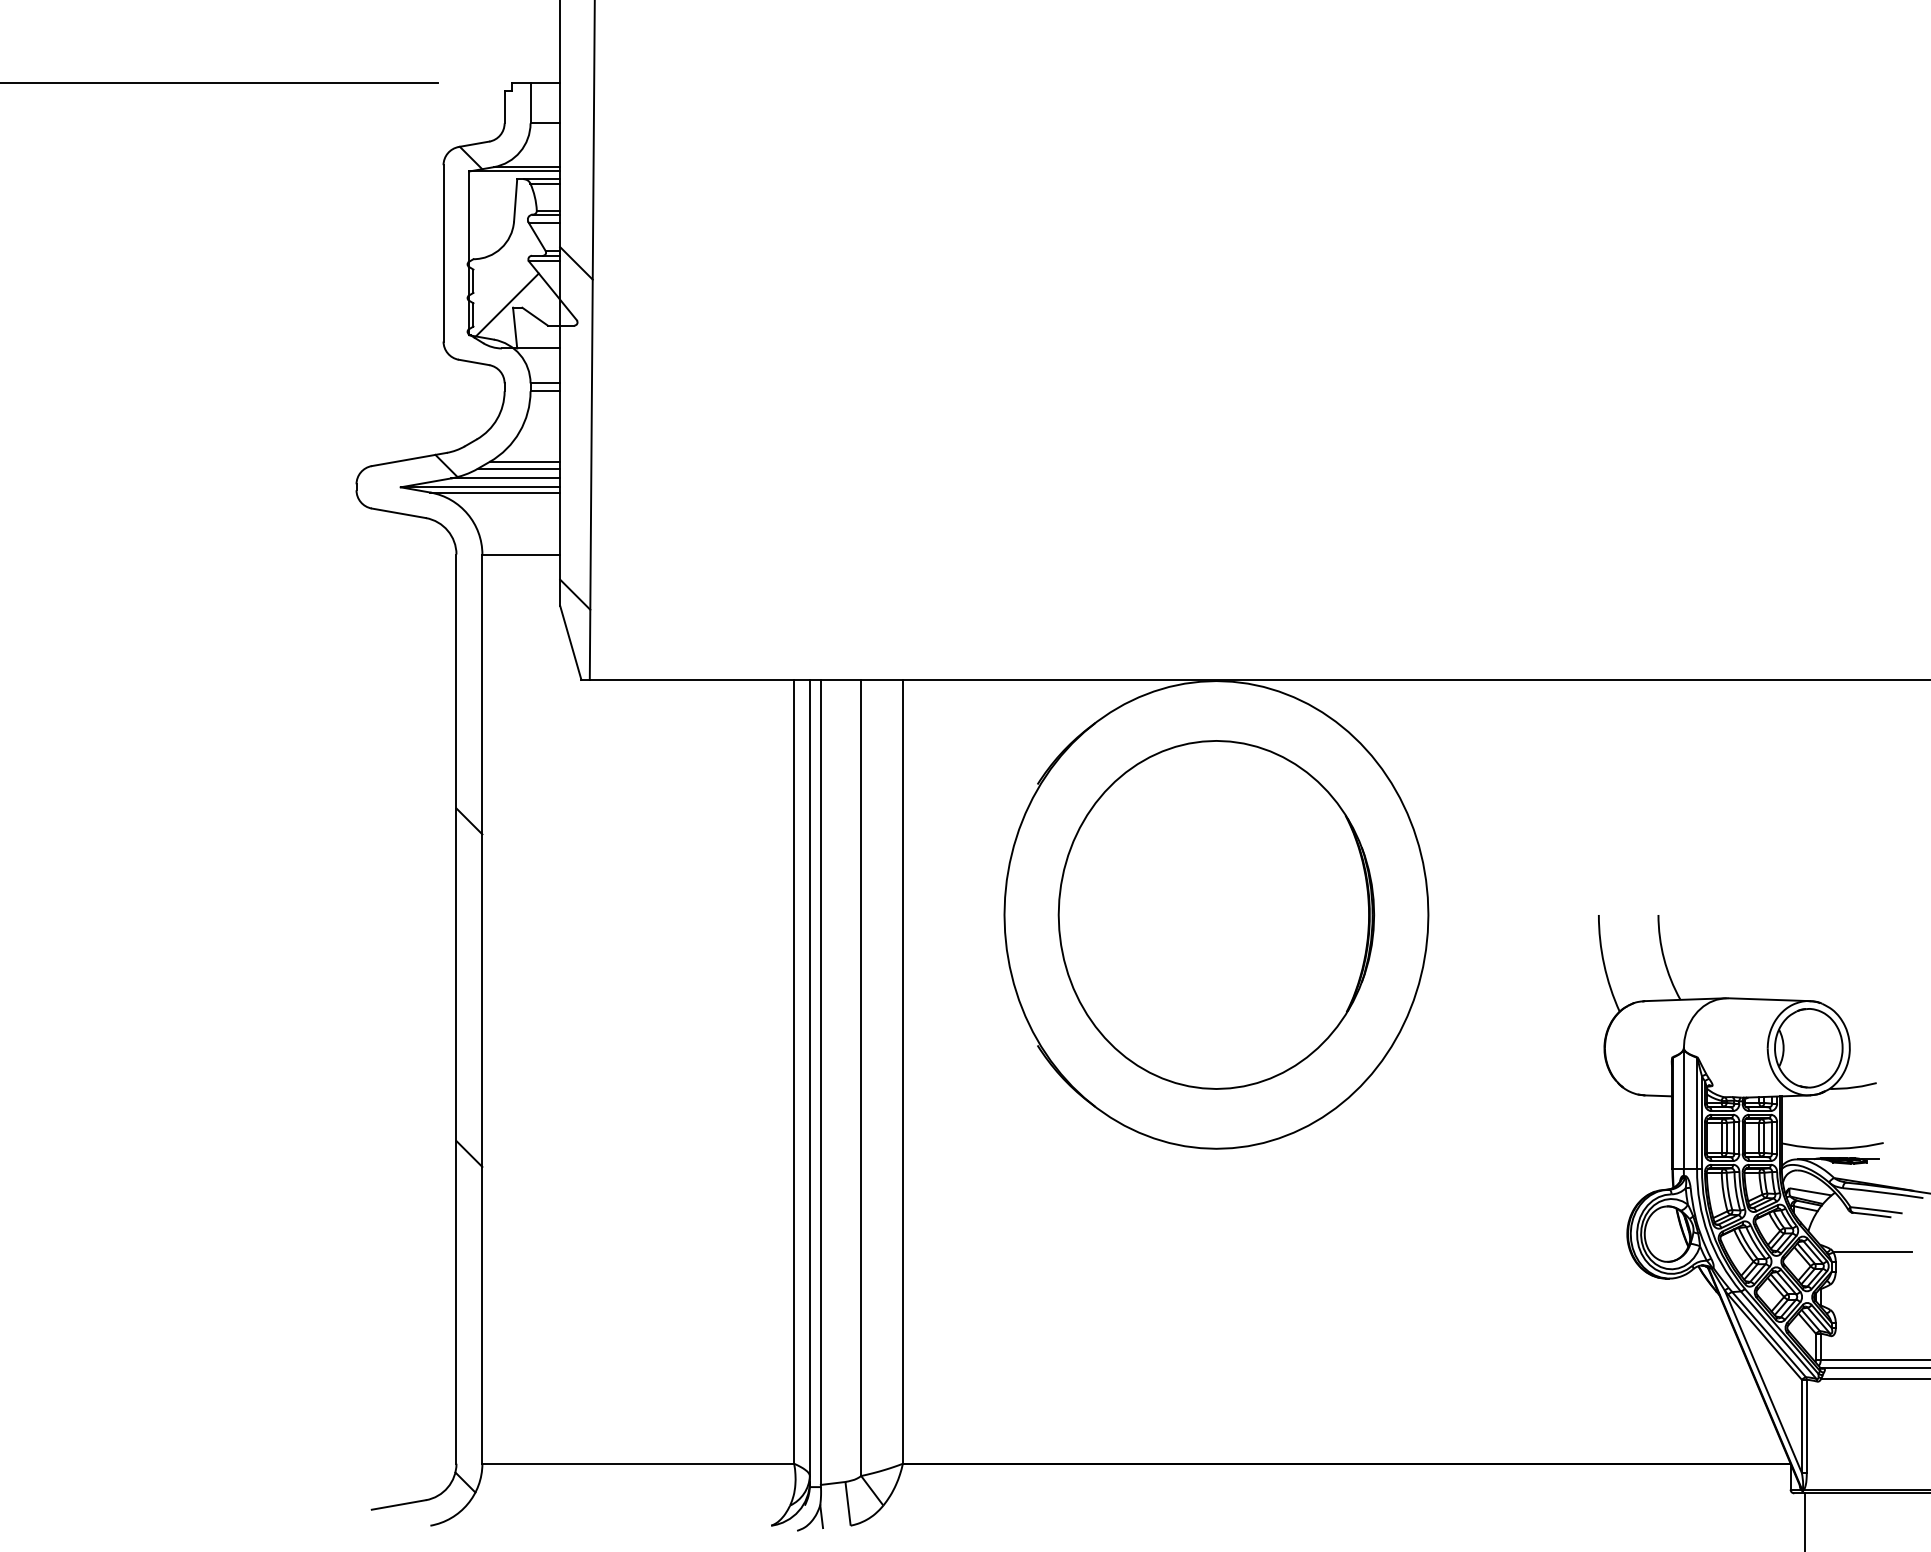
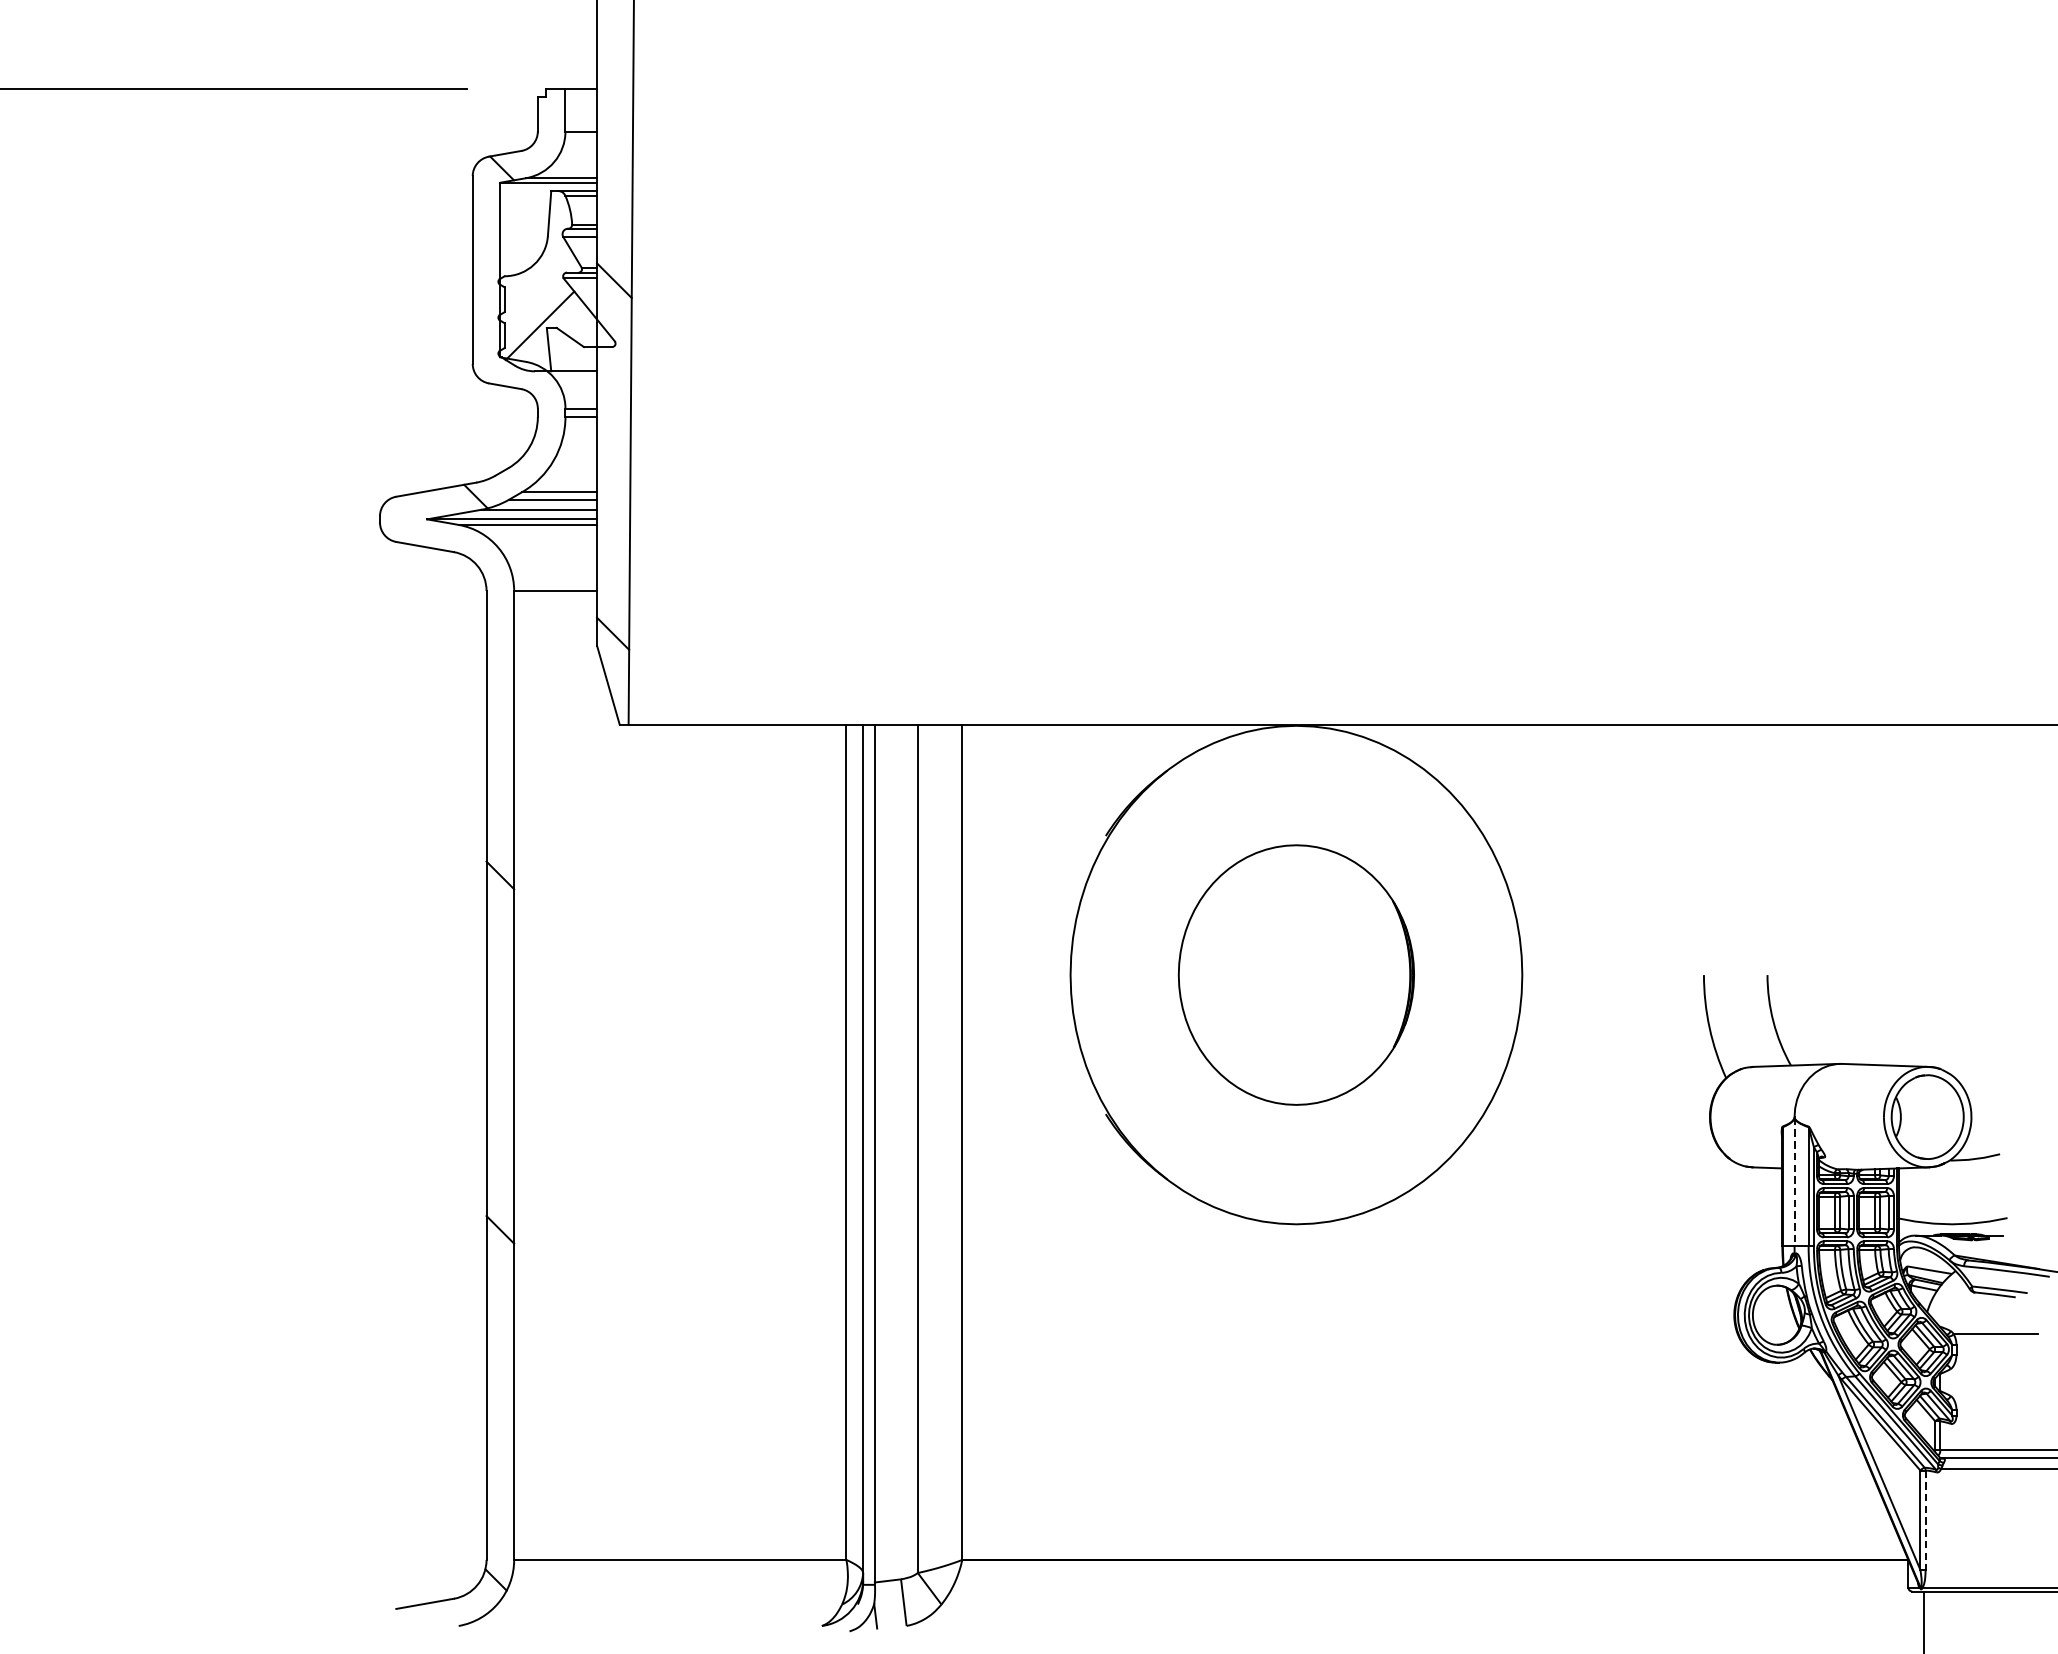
part: (1216, 914) -> (1296, 974), size x0.7
line: (1683, 1109) -> (1794, 1182), solid -> dashed
line: (1806, 1426) -> (1925, 1520), solid -> dashed

